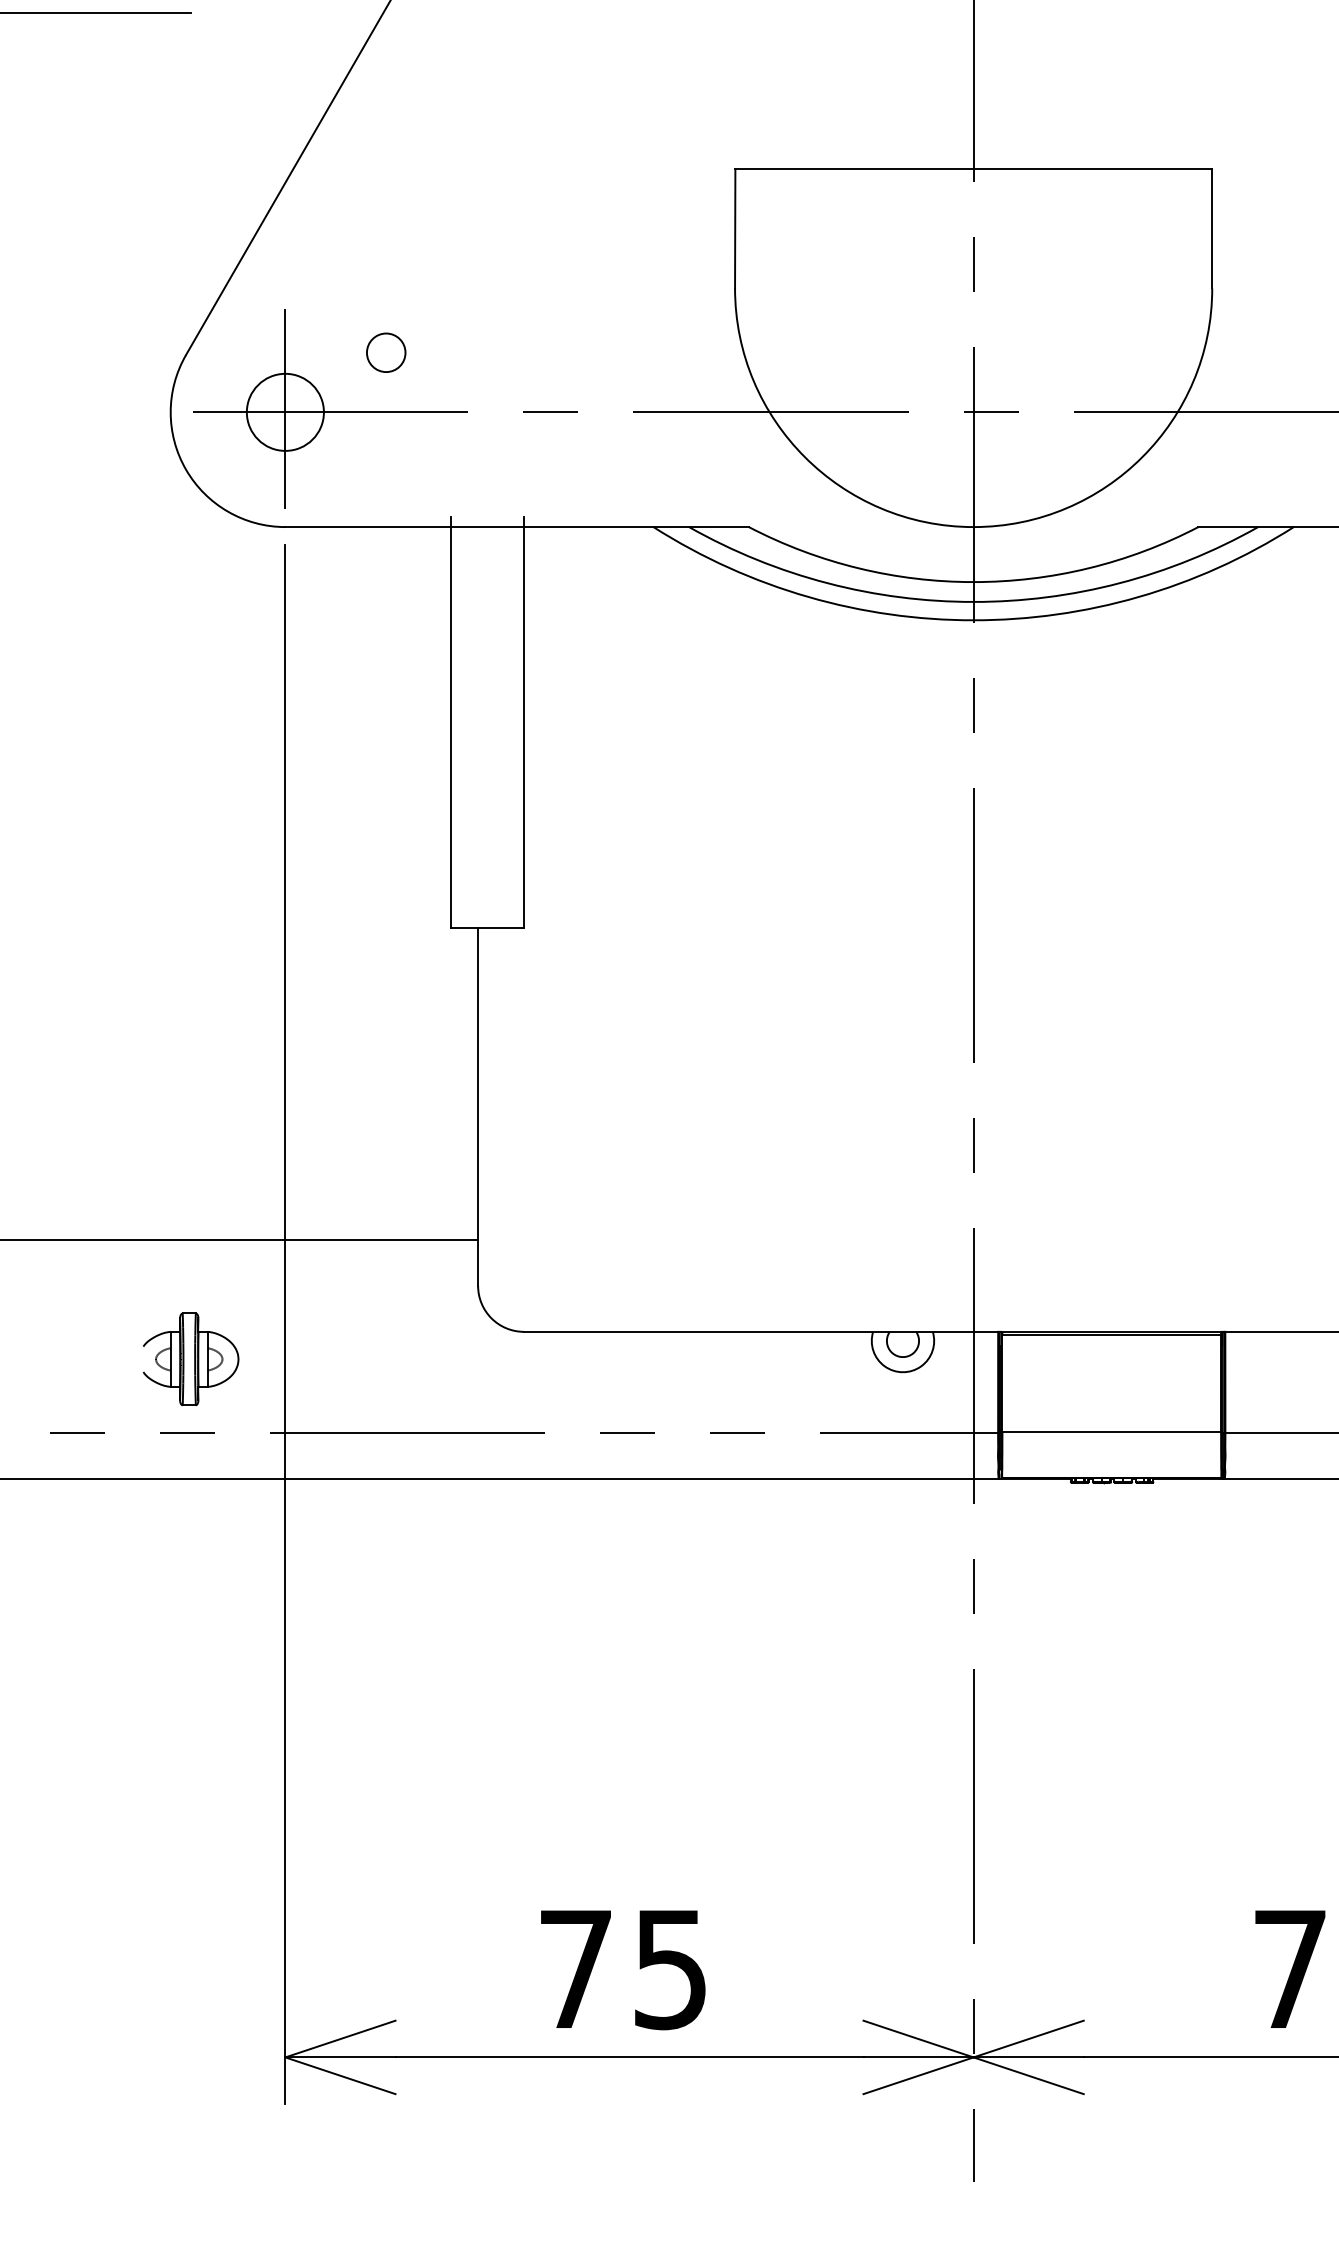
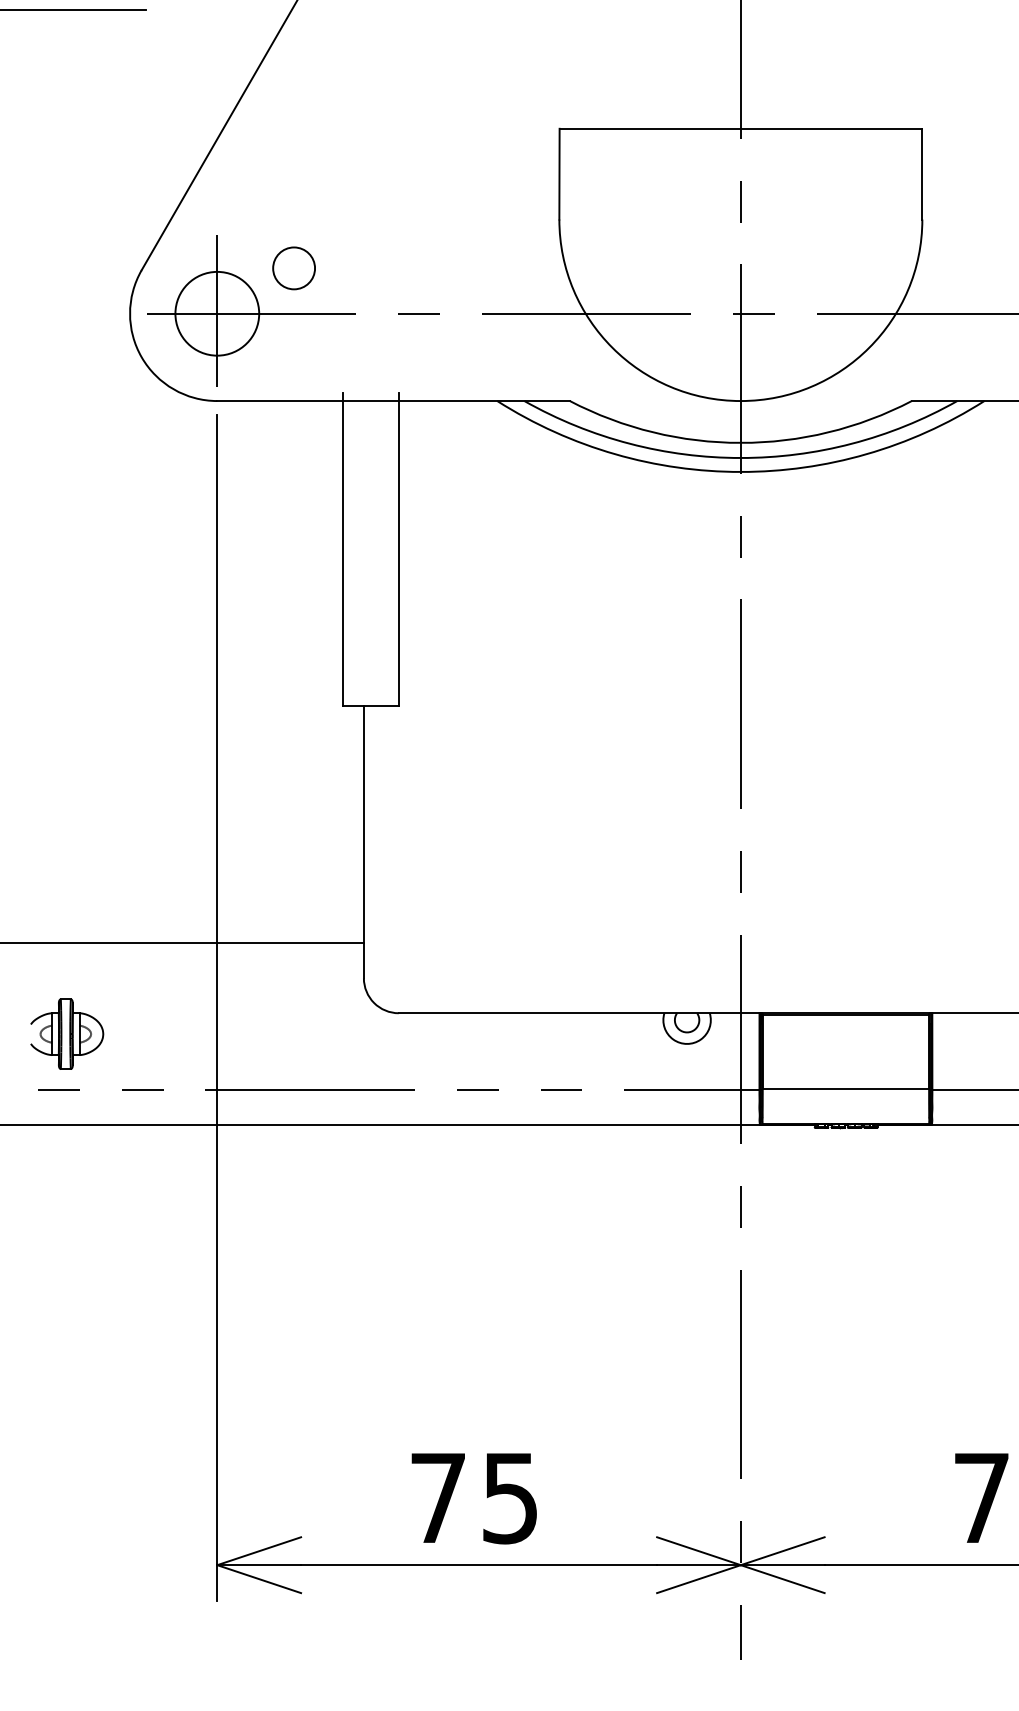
circle: (385, 352) -> (293, 268), size x1.43
circle: (285, 412) -> (217, 313), size x1.43
part: (190, 1359) -> (66, 1034), moved

